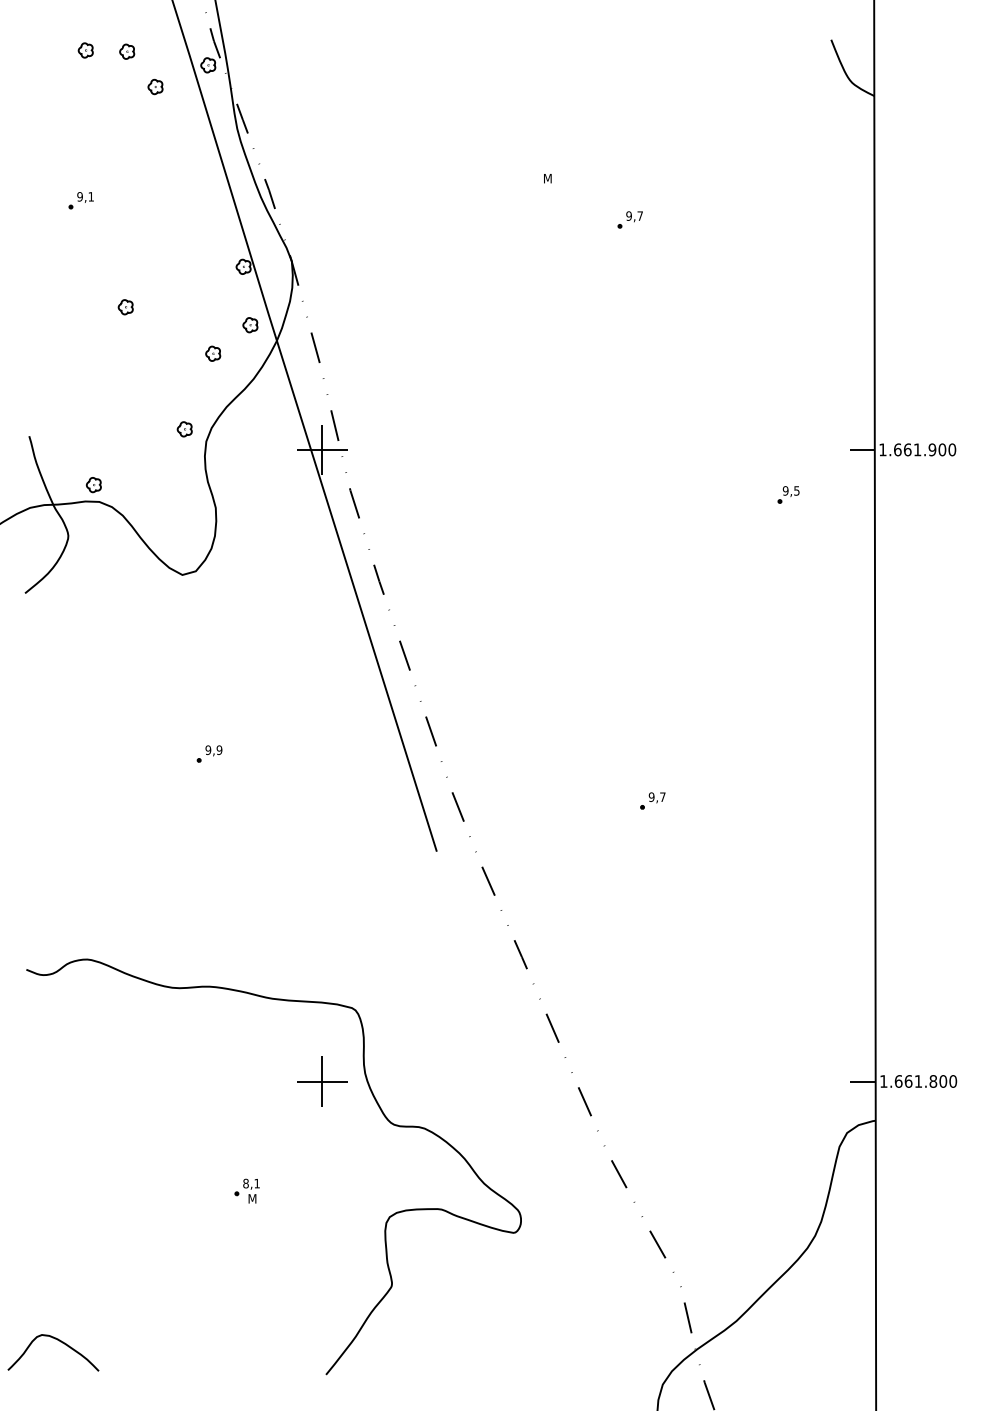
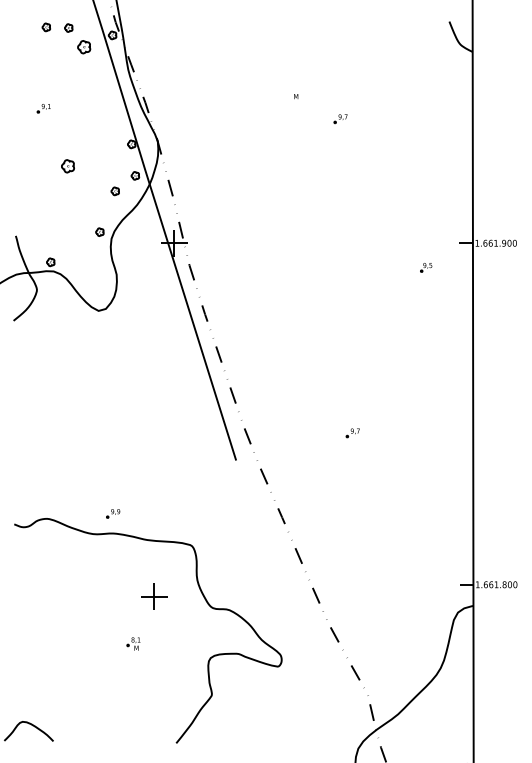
part: (154, 85) -> (83, 46), size x1.6
part: (124, 305) -> (67, 165), size x1.6
part: (209, 753) -> (113, 513), moved
part: (322, 1080) -> (154, 596), moved

